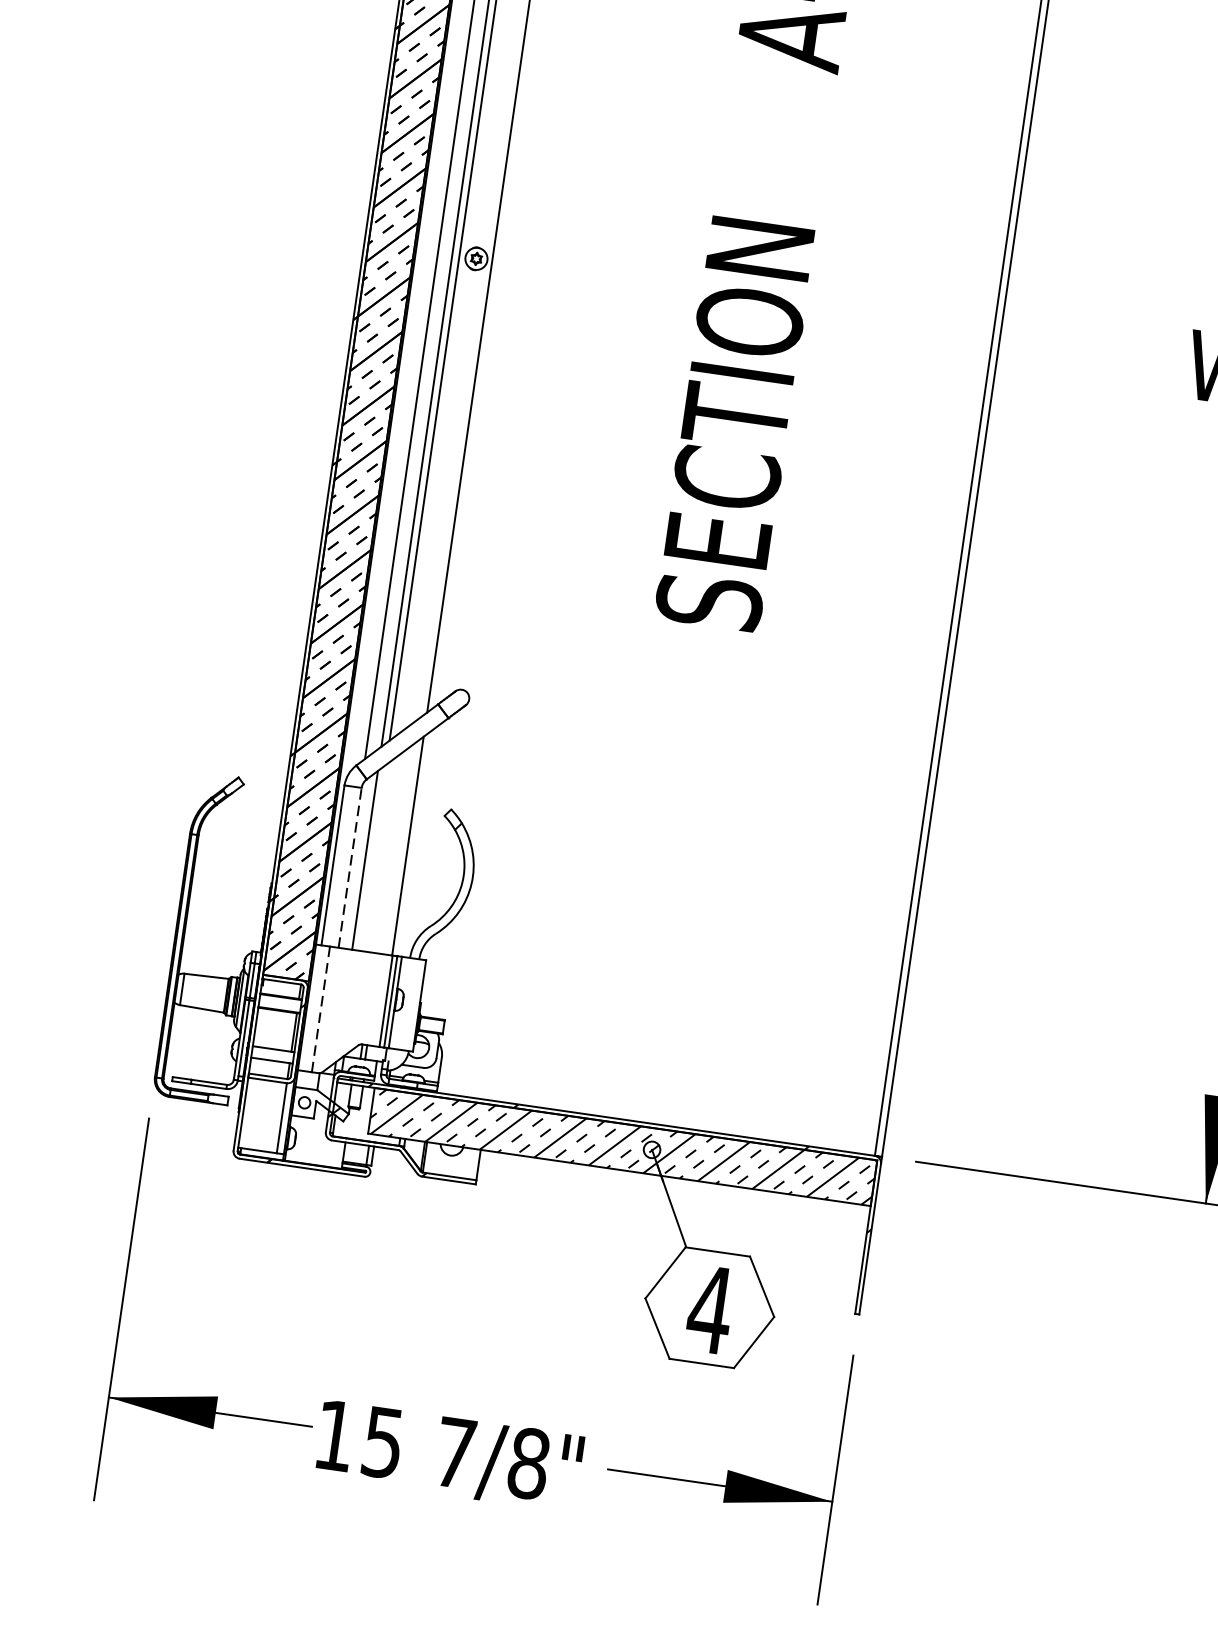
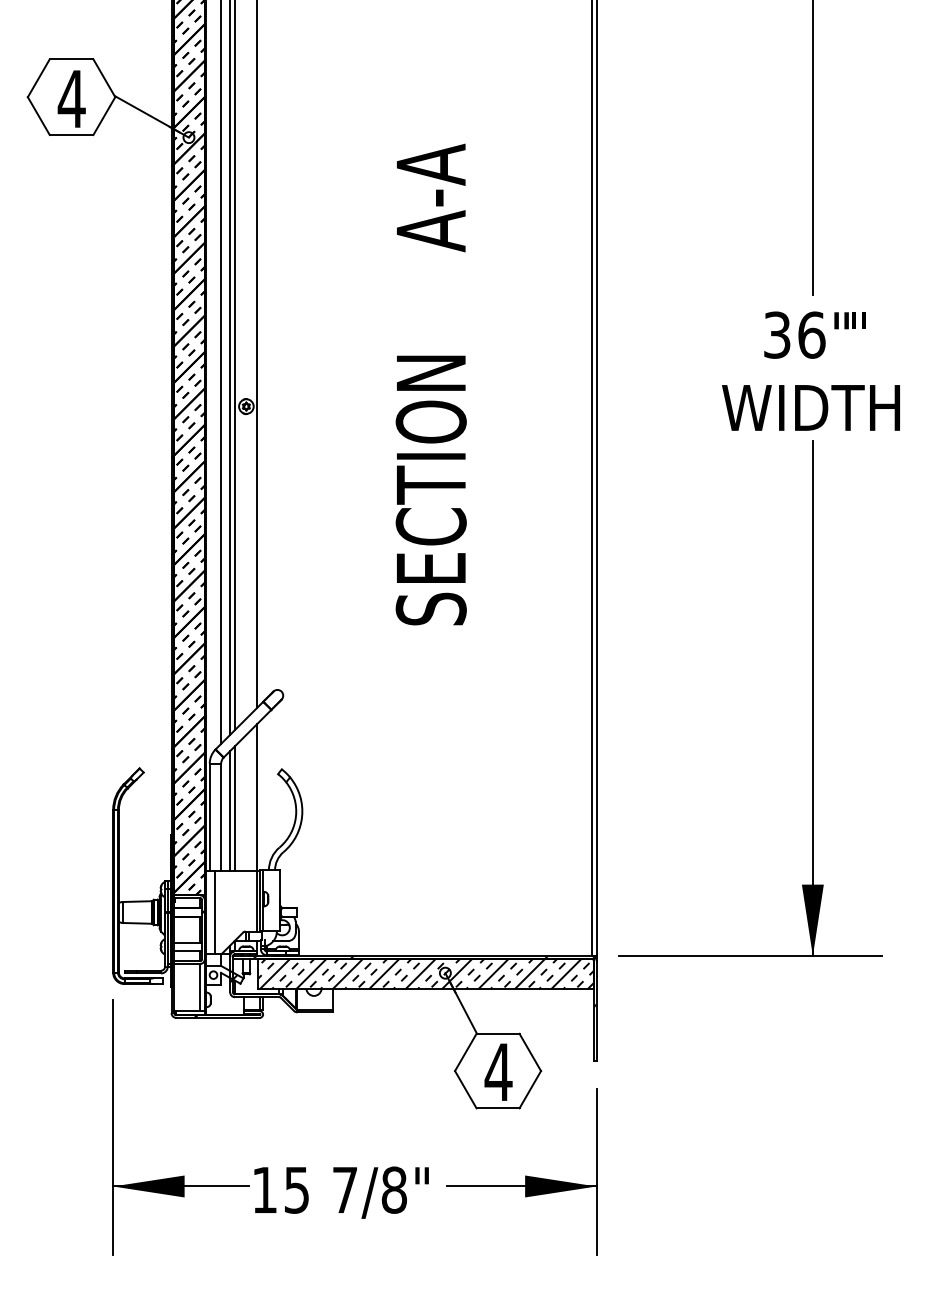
line: (371, 857) -> (234, 808), added
line: (350, 867) -> (221, 816), dashed -> solid
line: (321, 1009) -> (215, 912), dashed -> solid

